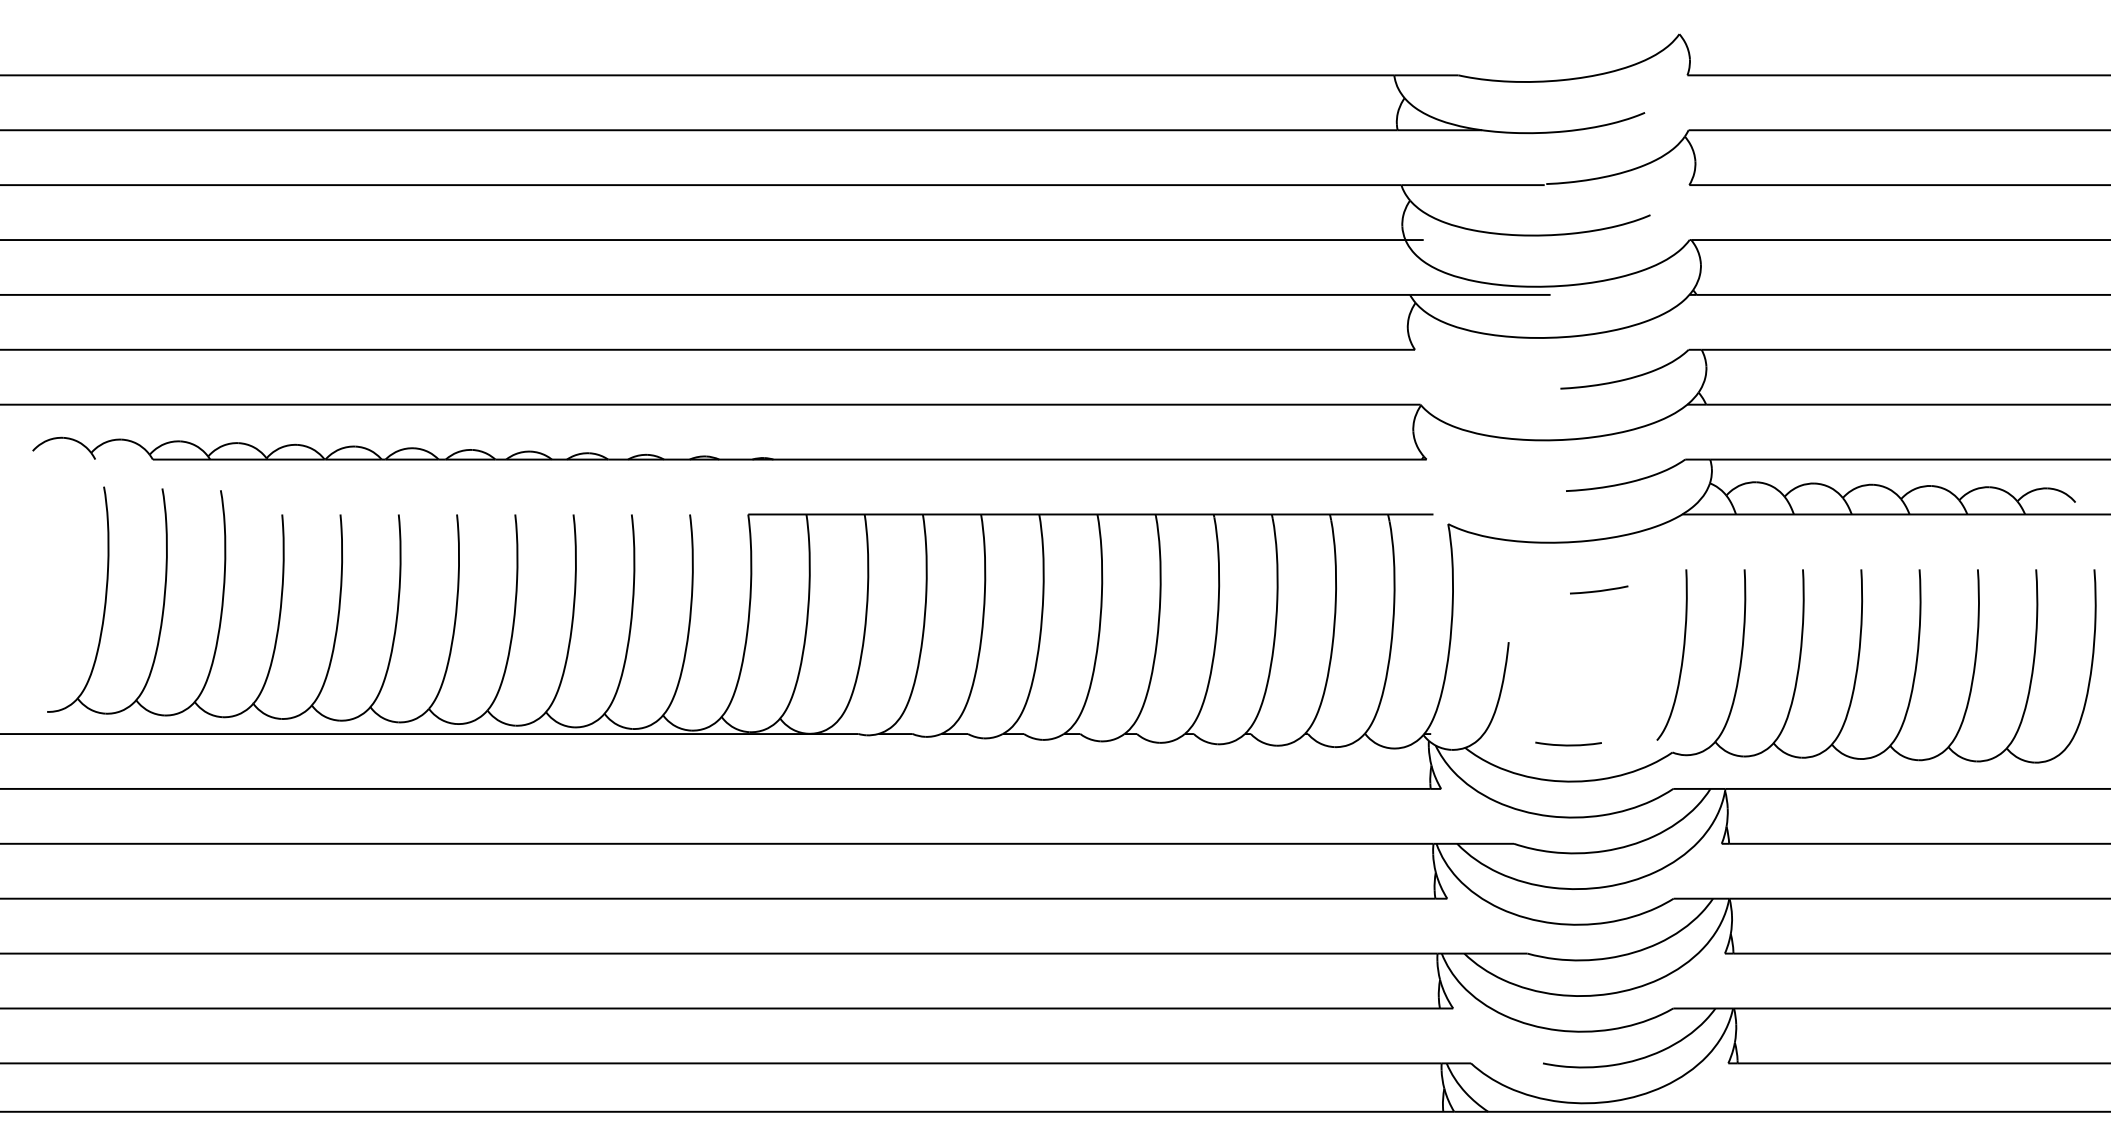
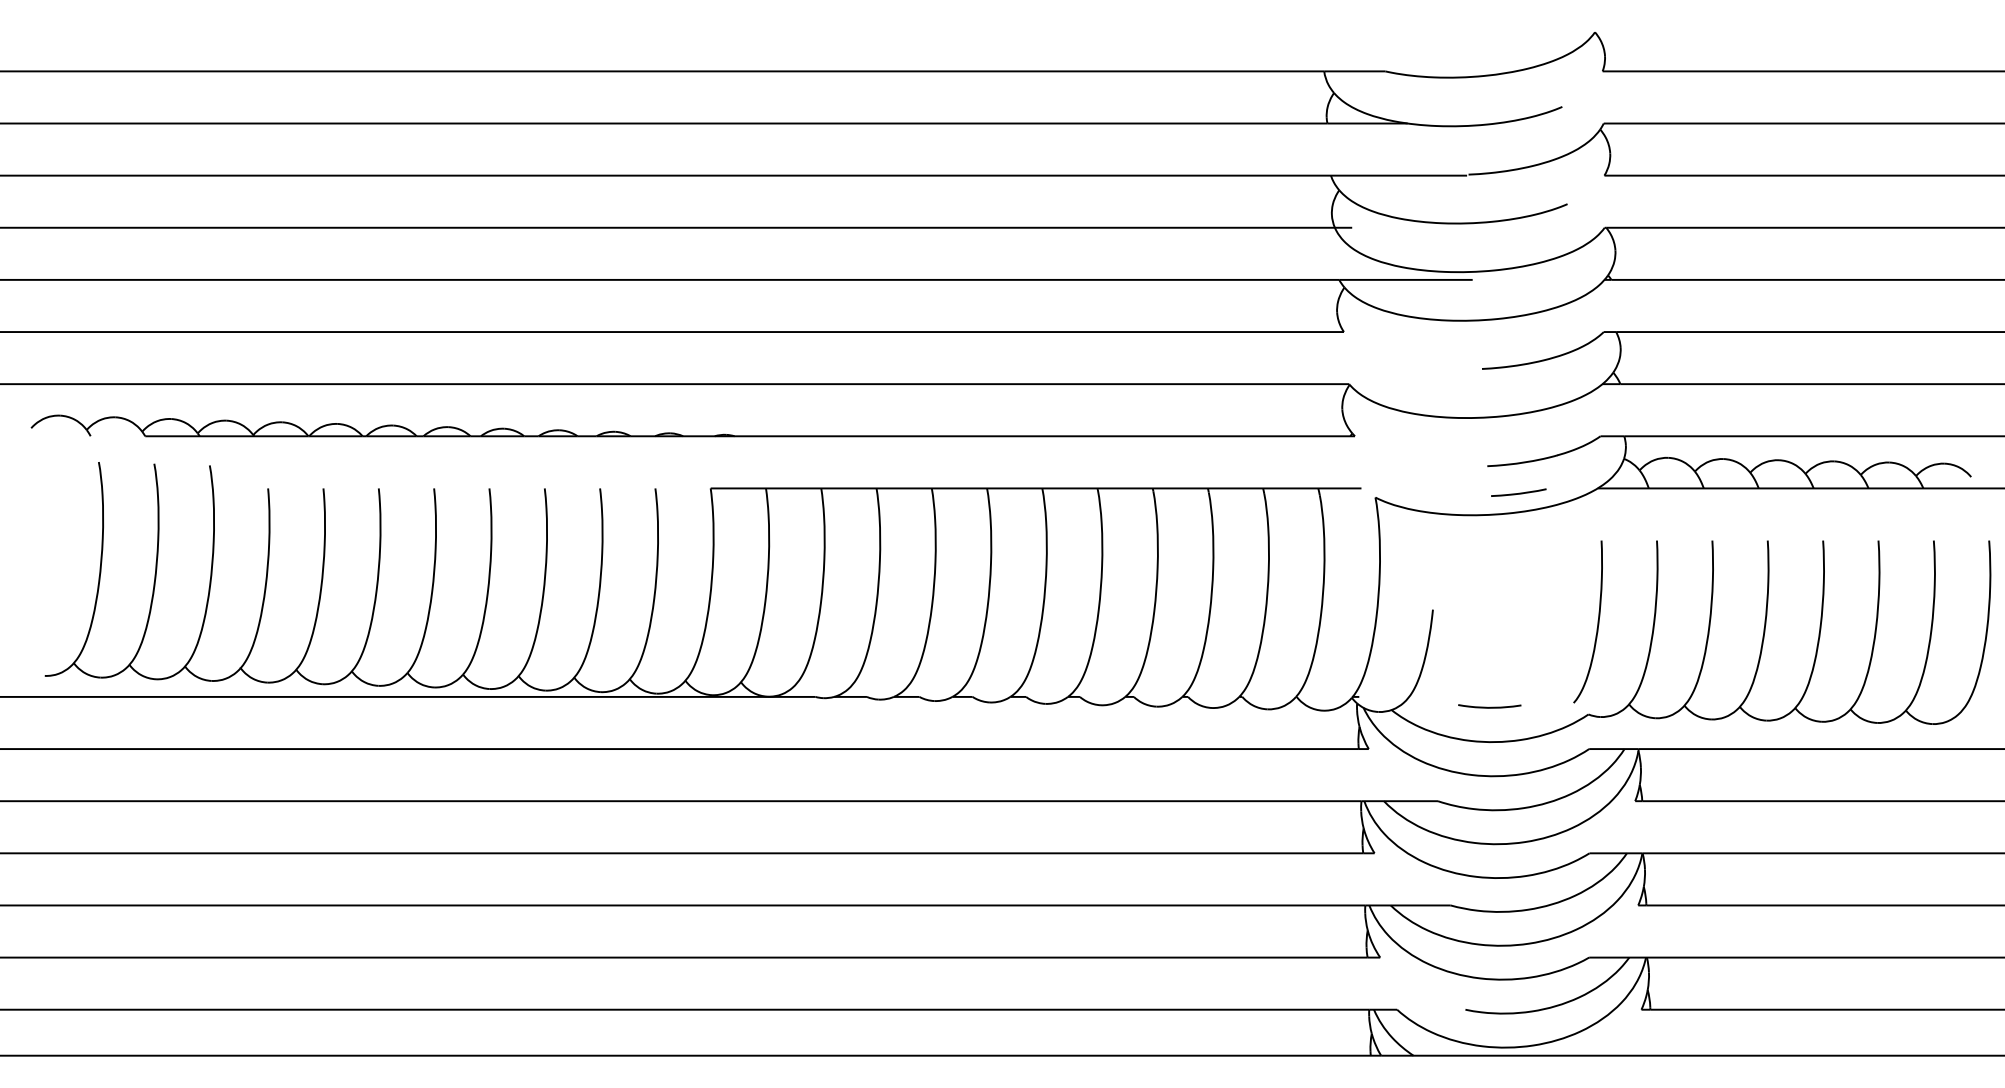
curve: (1599, 590) -> (1519, 493), moved

